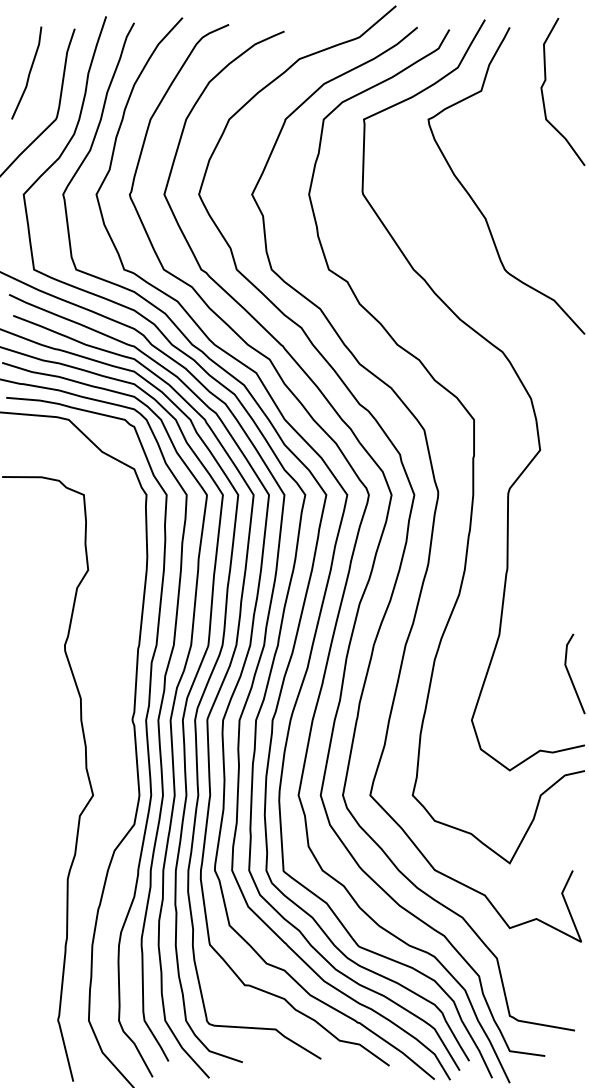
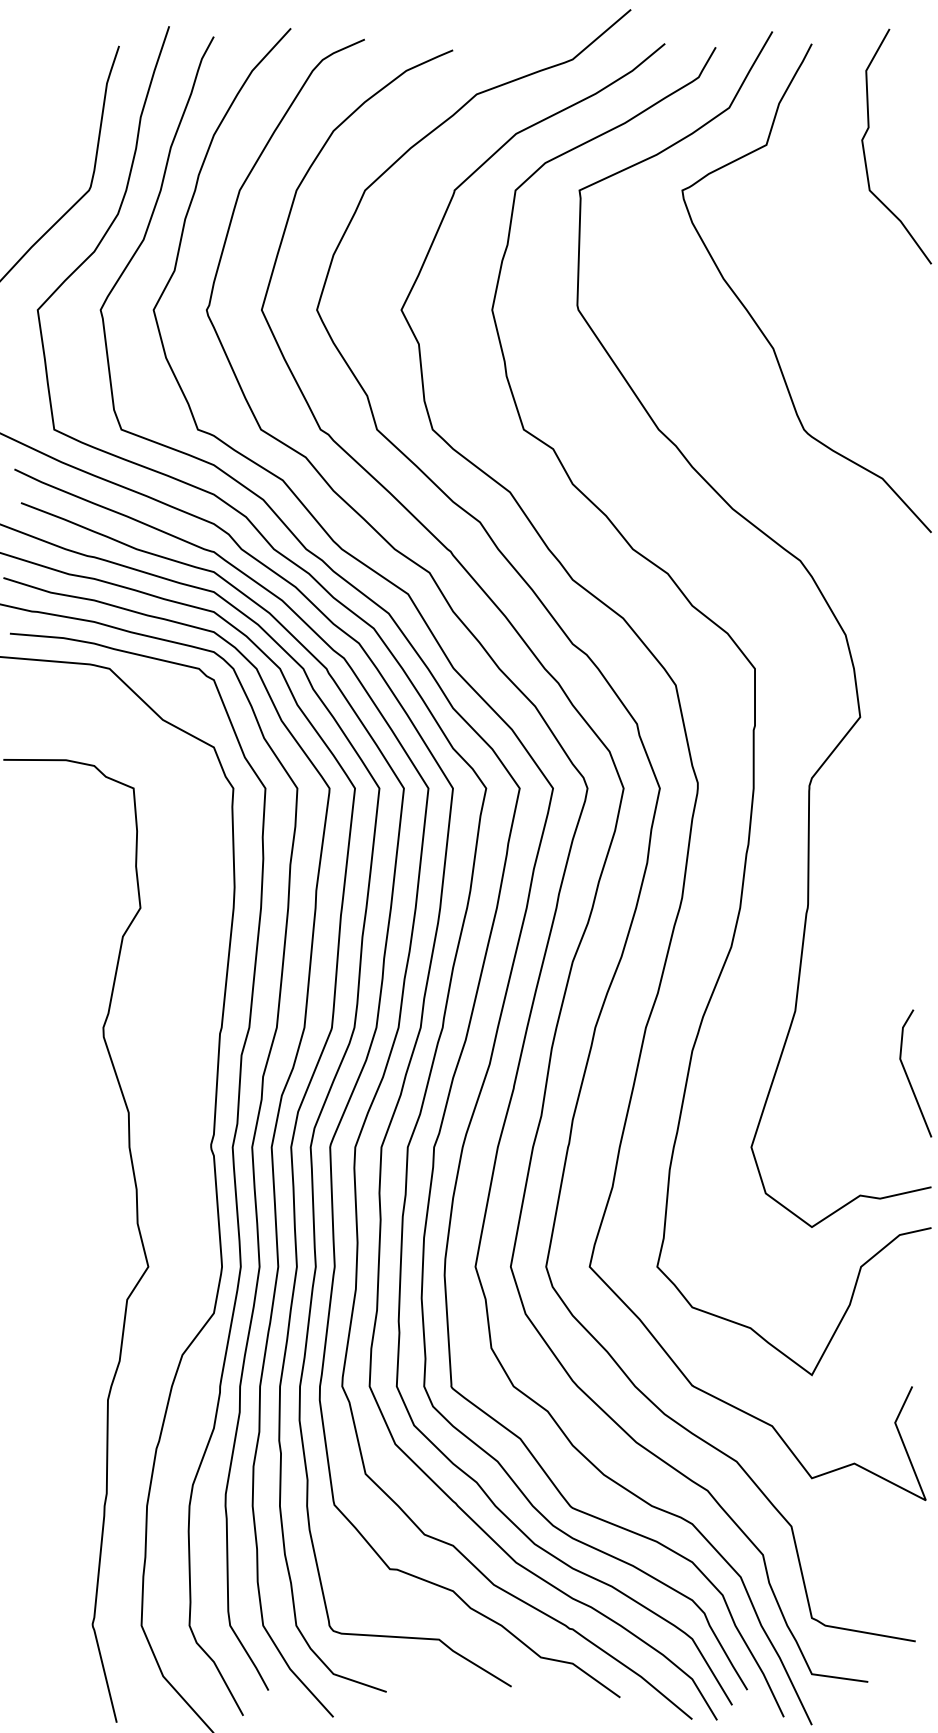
line: (28, 73) -> (45, 117), removed

